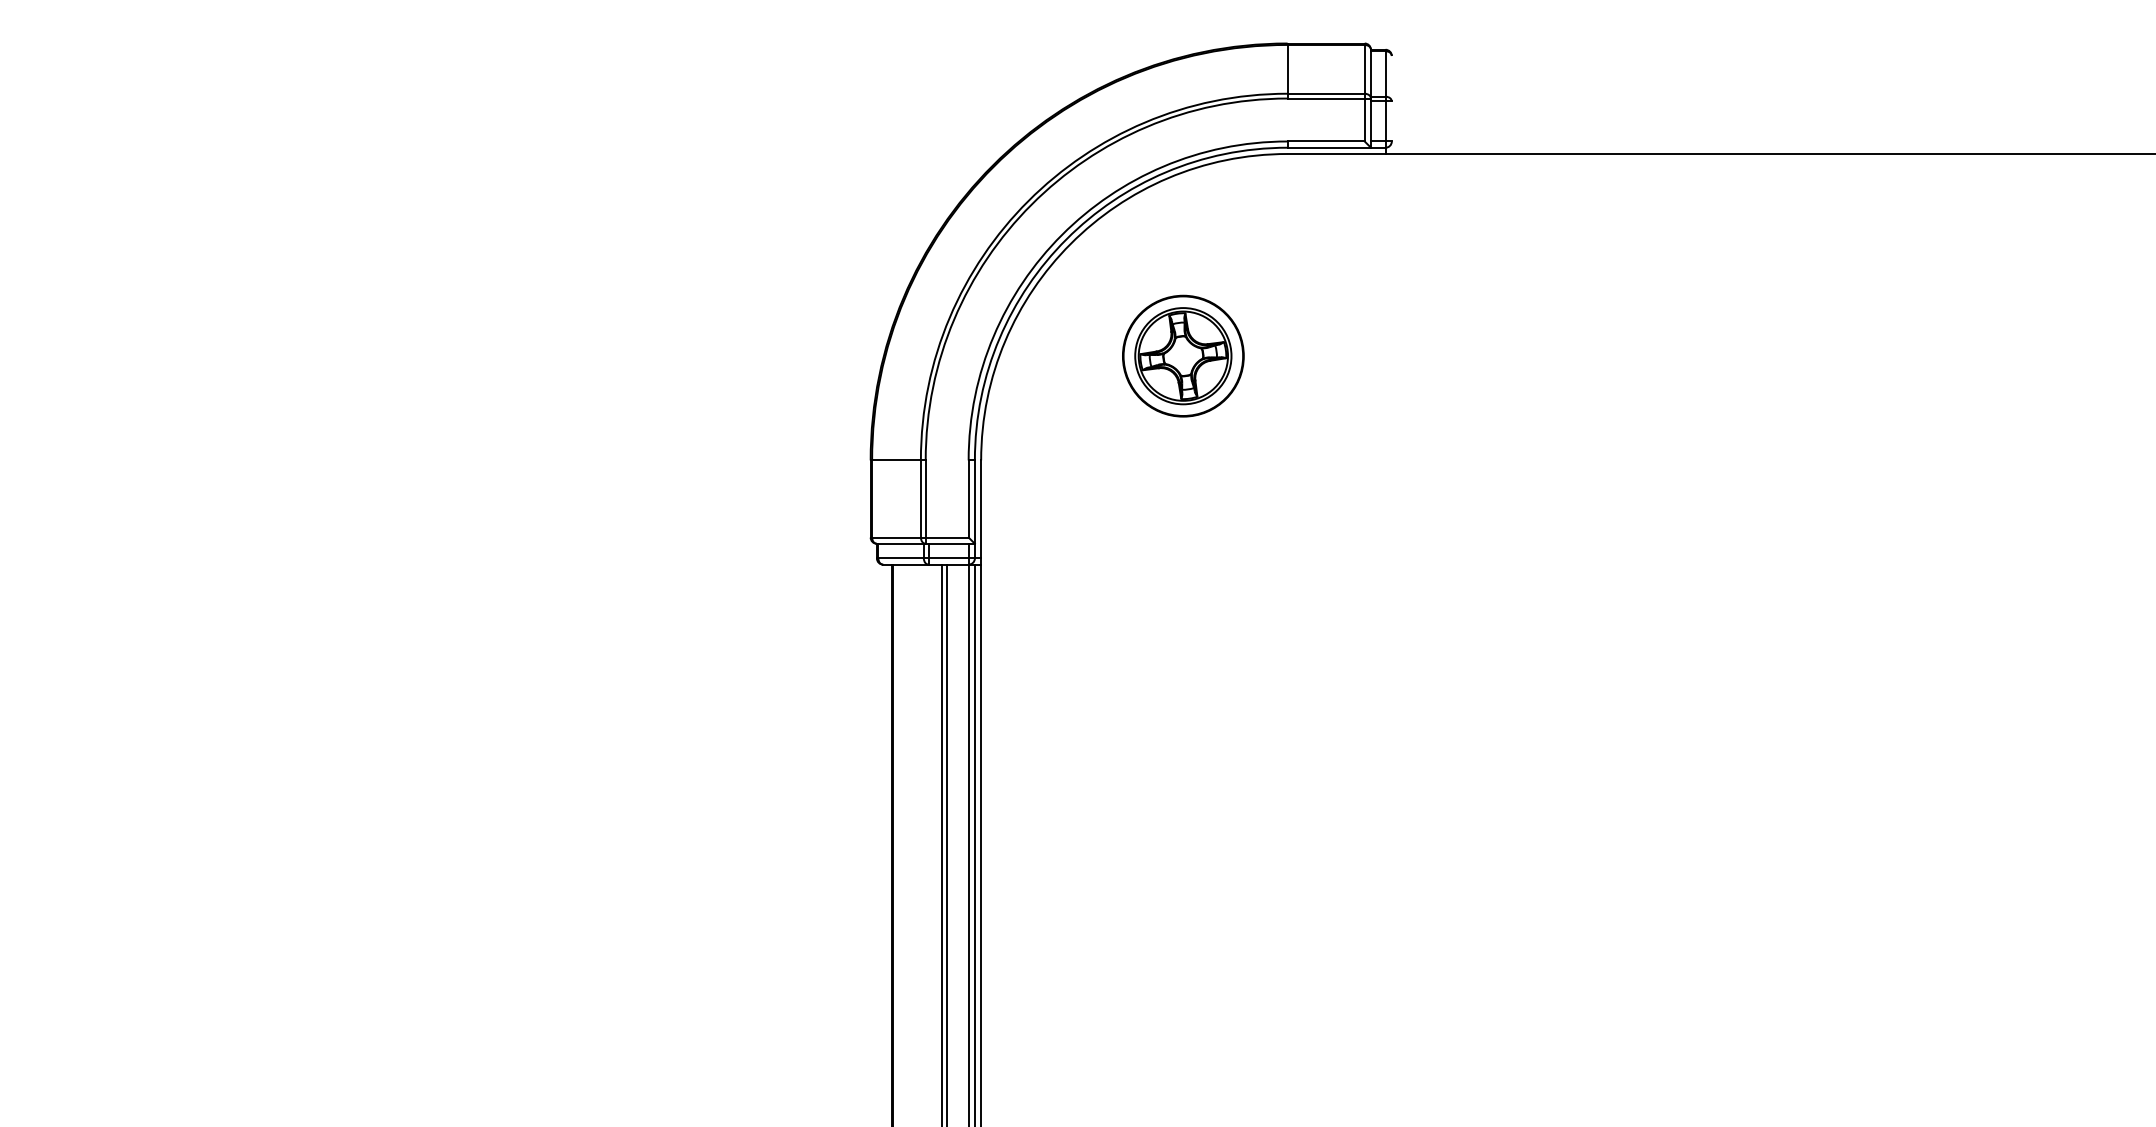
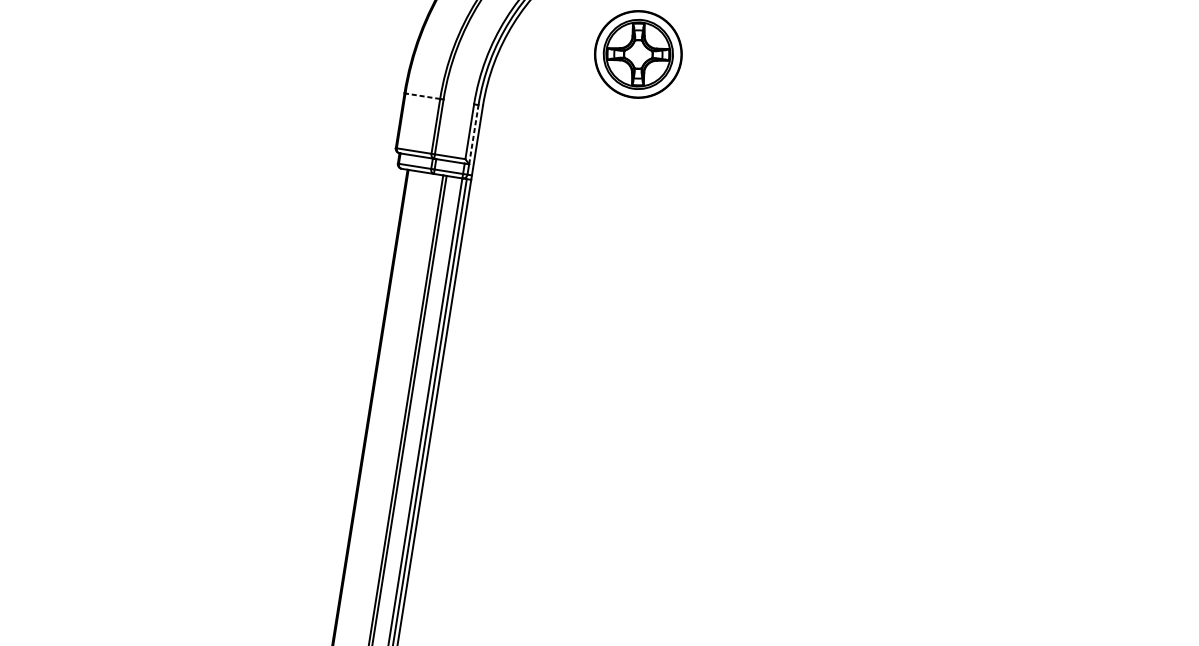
line: (896, 460) -> (422, 96), solid -> dashed
line: (974, 502) -> (473, 134), solid -> dashed

